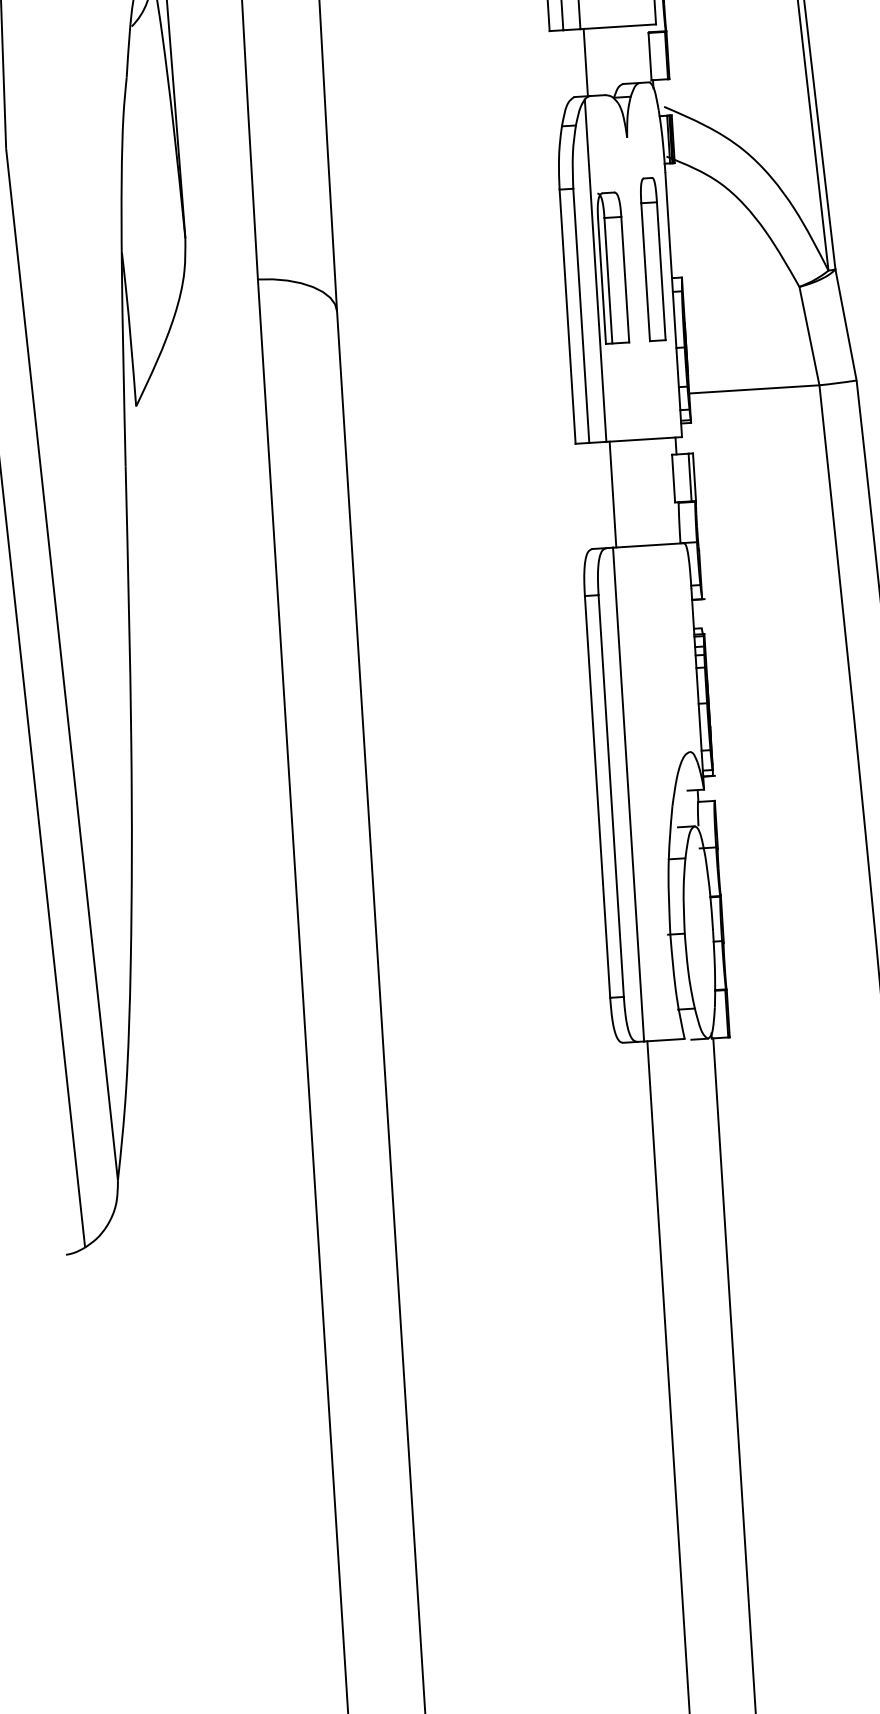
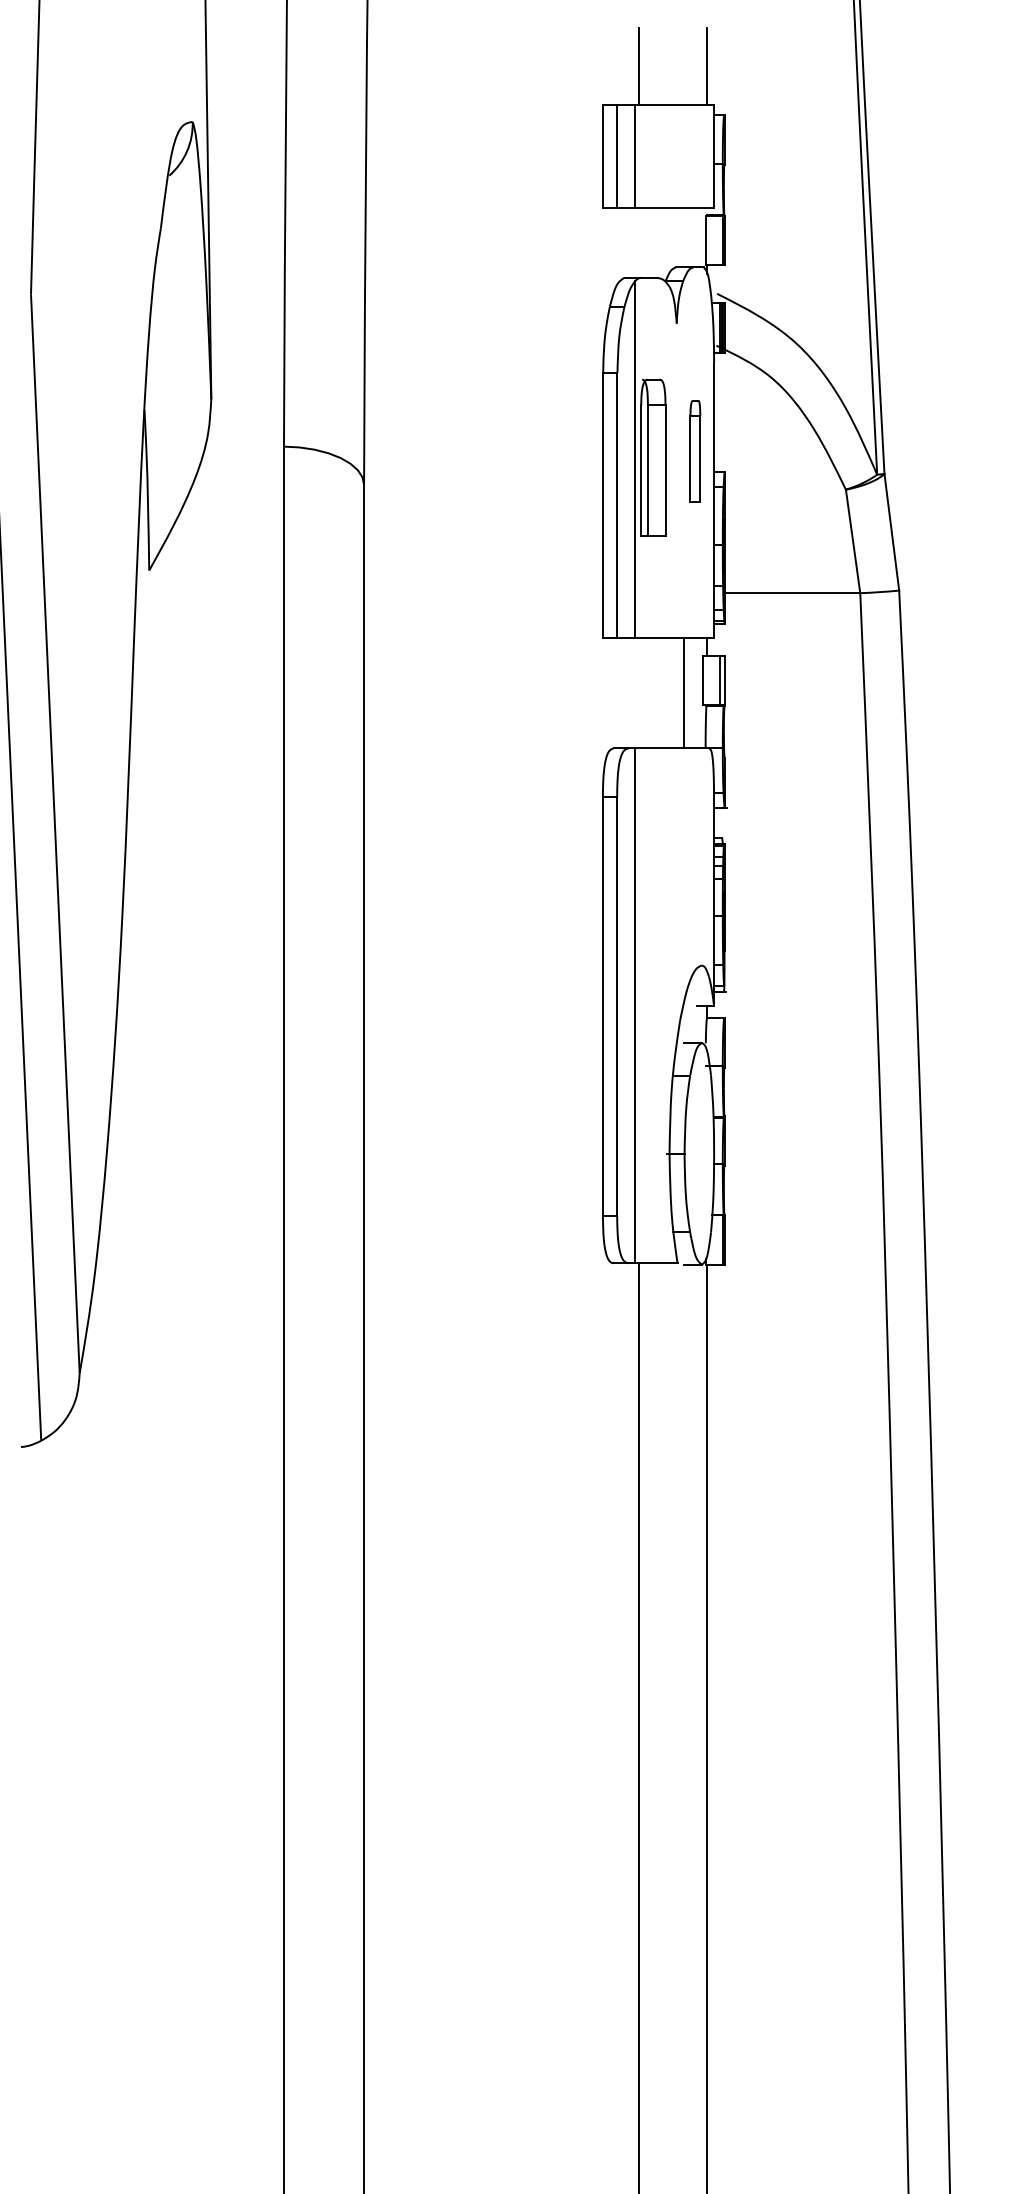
line: (585, 62) -> (638, 242), removed
part: (652, 259) -> (695, 451), size x0.6
line: (612, 494) -> (683, 693), moved

